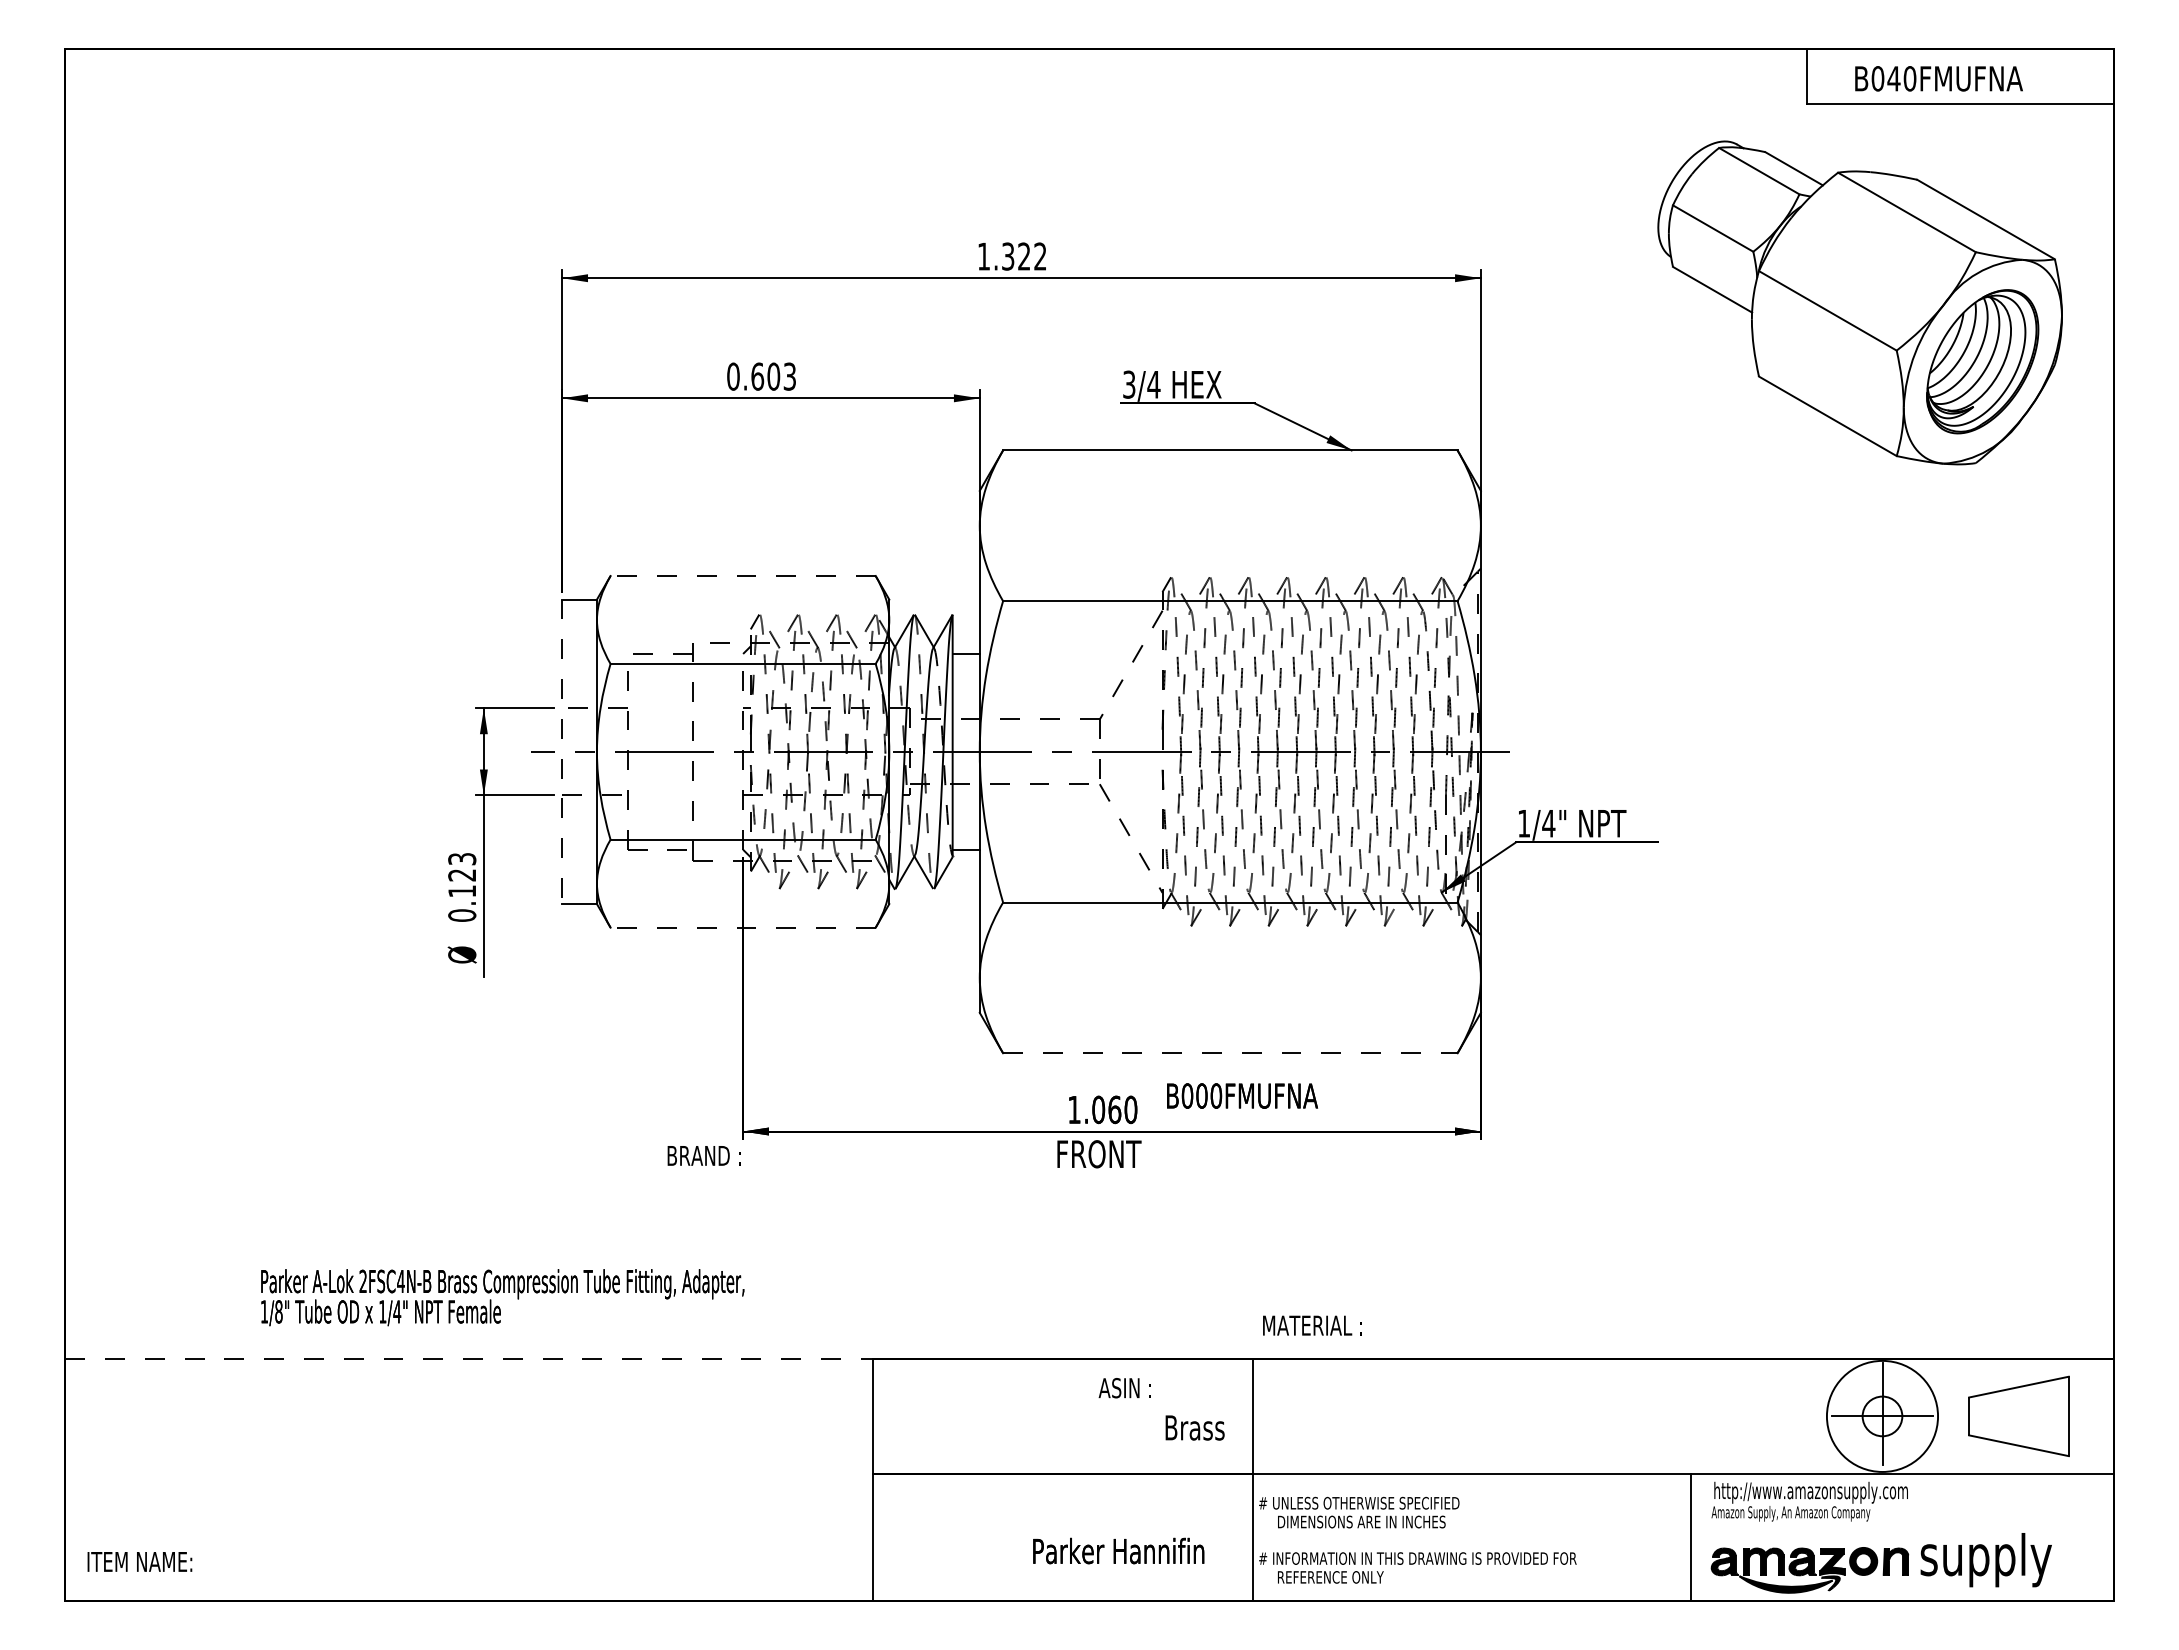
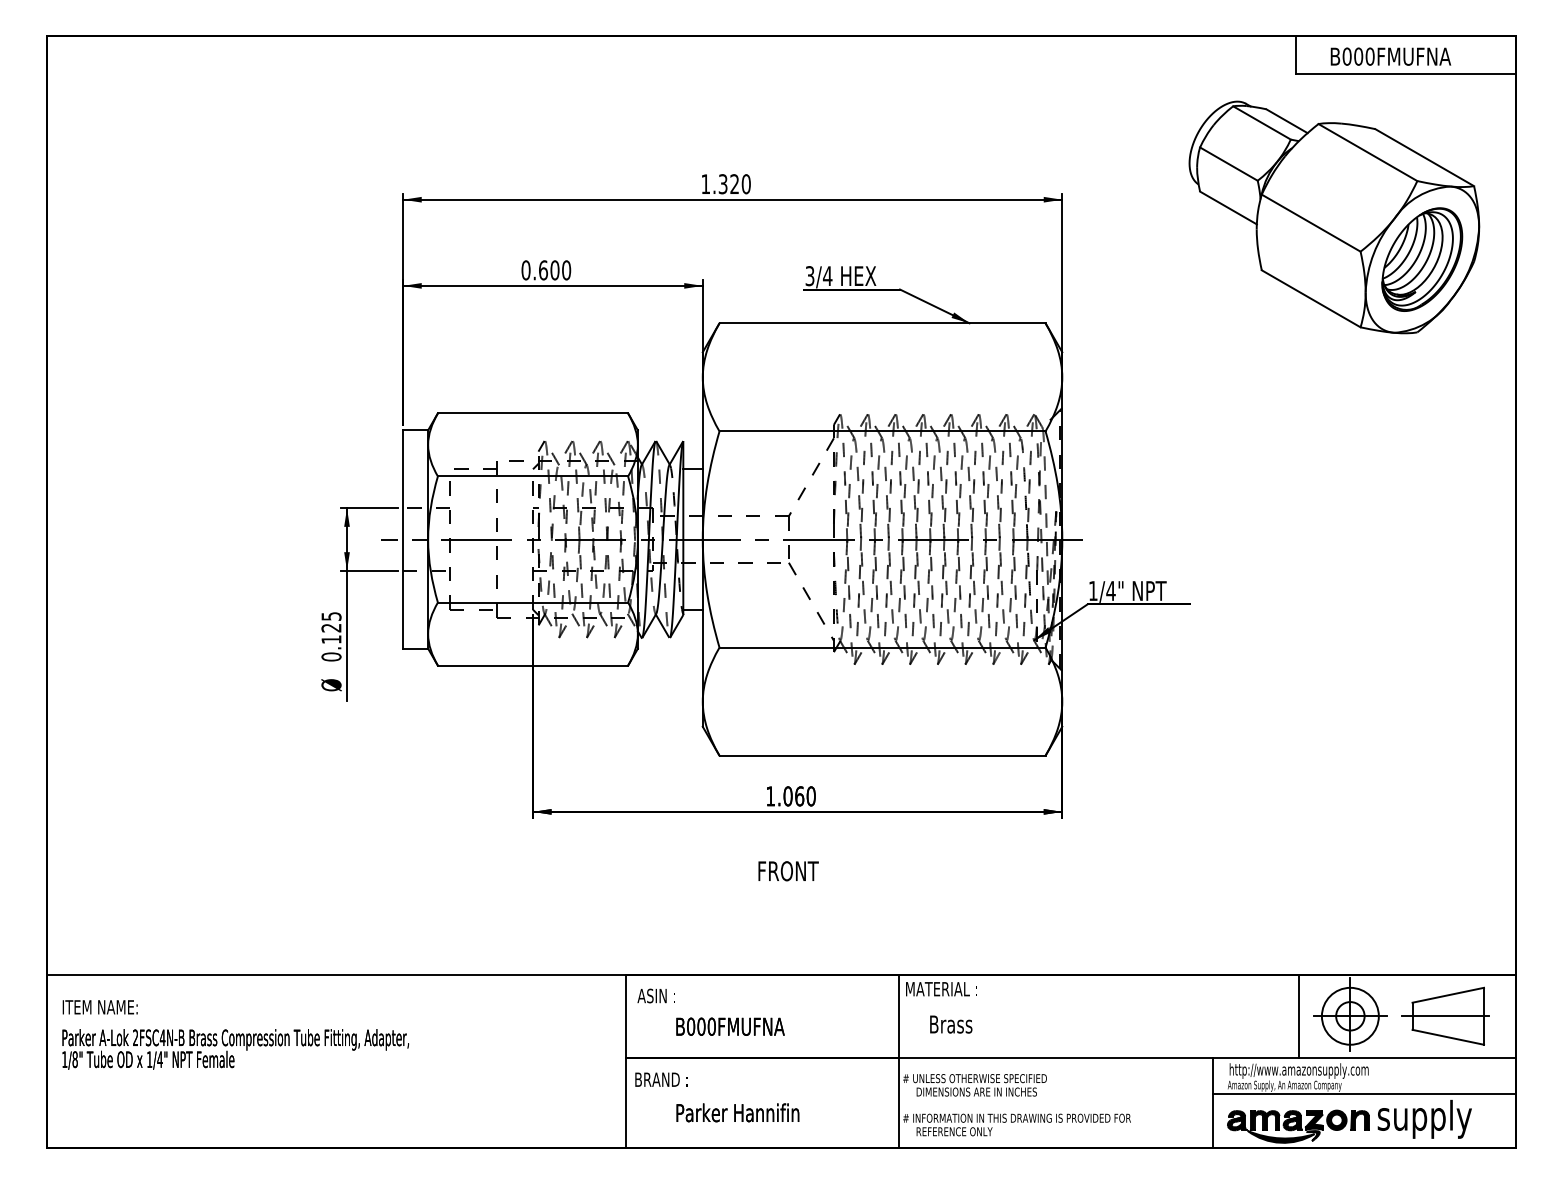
text: (1893, 78) -> (1358, 56), B040FMUFNA -> B000FMUFNA
text: (1040, 256) -> (746, 184), 1.322 -> 1.320
text: (789, 376) -> (566, 270), 0.603 -> 0.600
line: (743, 576) -> (533, 413), dashed -> solid
line: (562, 752) -> (403, 539), dashed -> solid
text: (461, 858) -> (330, 616), 0.123 -> 0.125
line: (743, 927) -> (533, 665), dashed -> solid
line: (1230, 1053) -> (882, 755), dashed -> solid
text: (1242, 1095) -> (730, 1026), moved
text: (1099, 1154) -> (788, 871), moved
text: (703, 1155) -> (660, 1079), moved
text: (502, 1297) -> (235, 1049), moved
text: (1312, 1325) -> (941, 989), moved
line: (469, 1359) -> (336, 975), dashed -> solid
text: (1124, 1388) -> (655, 996), moved
line: (1810, 1416) -> (1298, 1016), added
circle: (1882, 1416) -> (1350, 1016), size x0.71
line: (2015, 1416) -> (1445, 1016), added
text: (1194, 1427) -> (950, 1024), moved
line: (1901, 1525) -> (1364, 1094), added
text: (1118, 1550) -> (737, 1112), moved
text: (139, 1561) -> (99, 1007), moved

